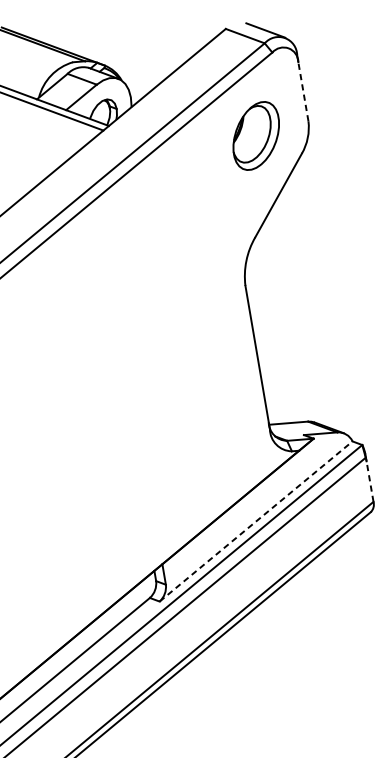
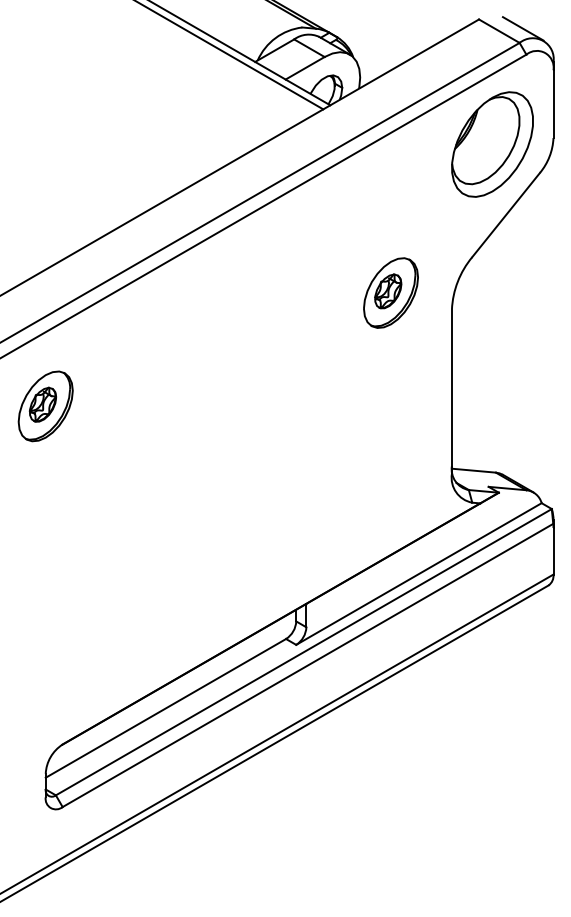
line: (303, 91) -> (553, 104), dashed -> solid
part: (256, 135) -> (492, 144), size x1.43
part: (189, 280) -> (390, 292), added
line: (369, 480) -> (553, 550), dashed -> solid
line: (255, 521) -> (418, 574), dashed -> solid

